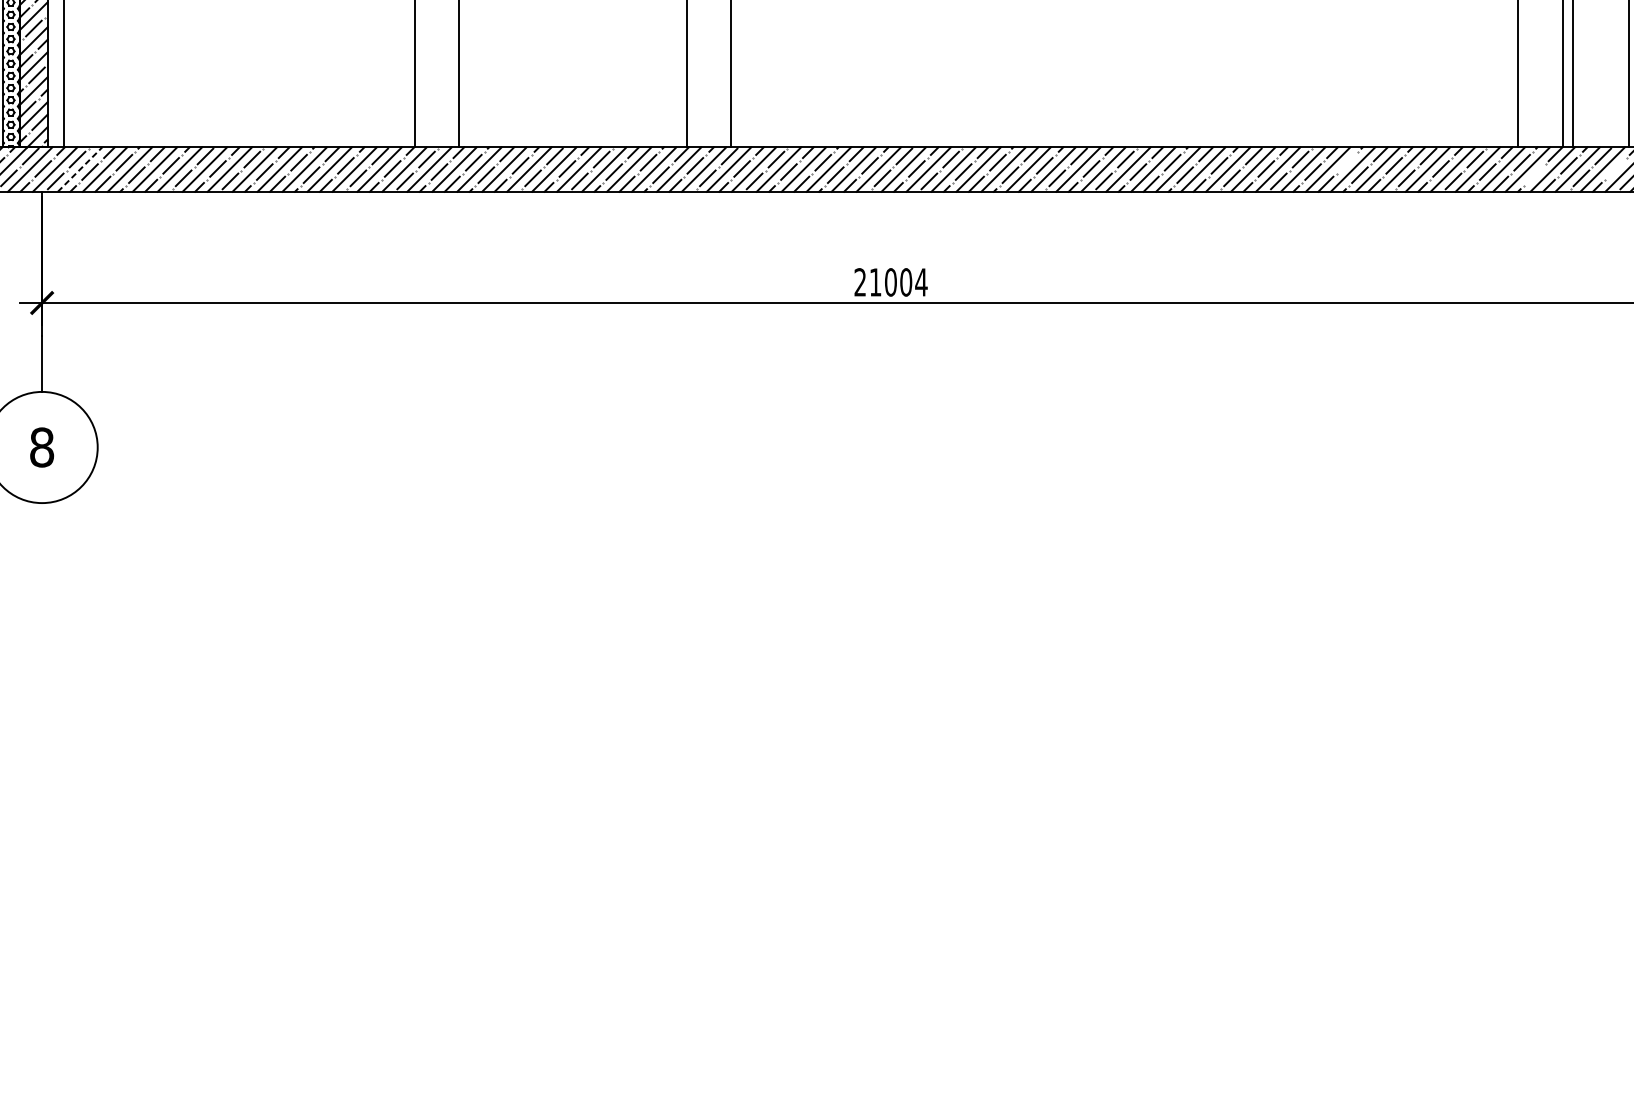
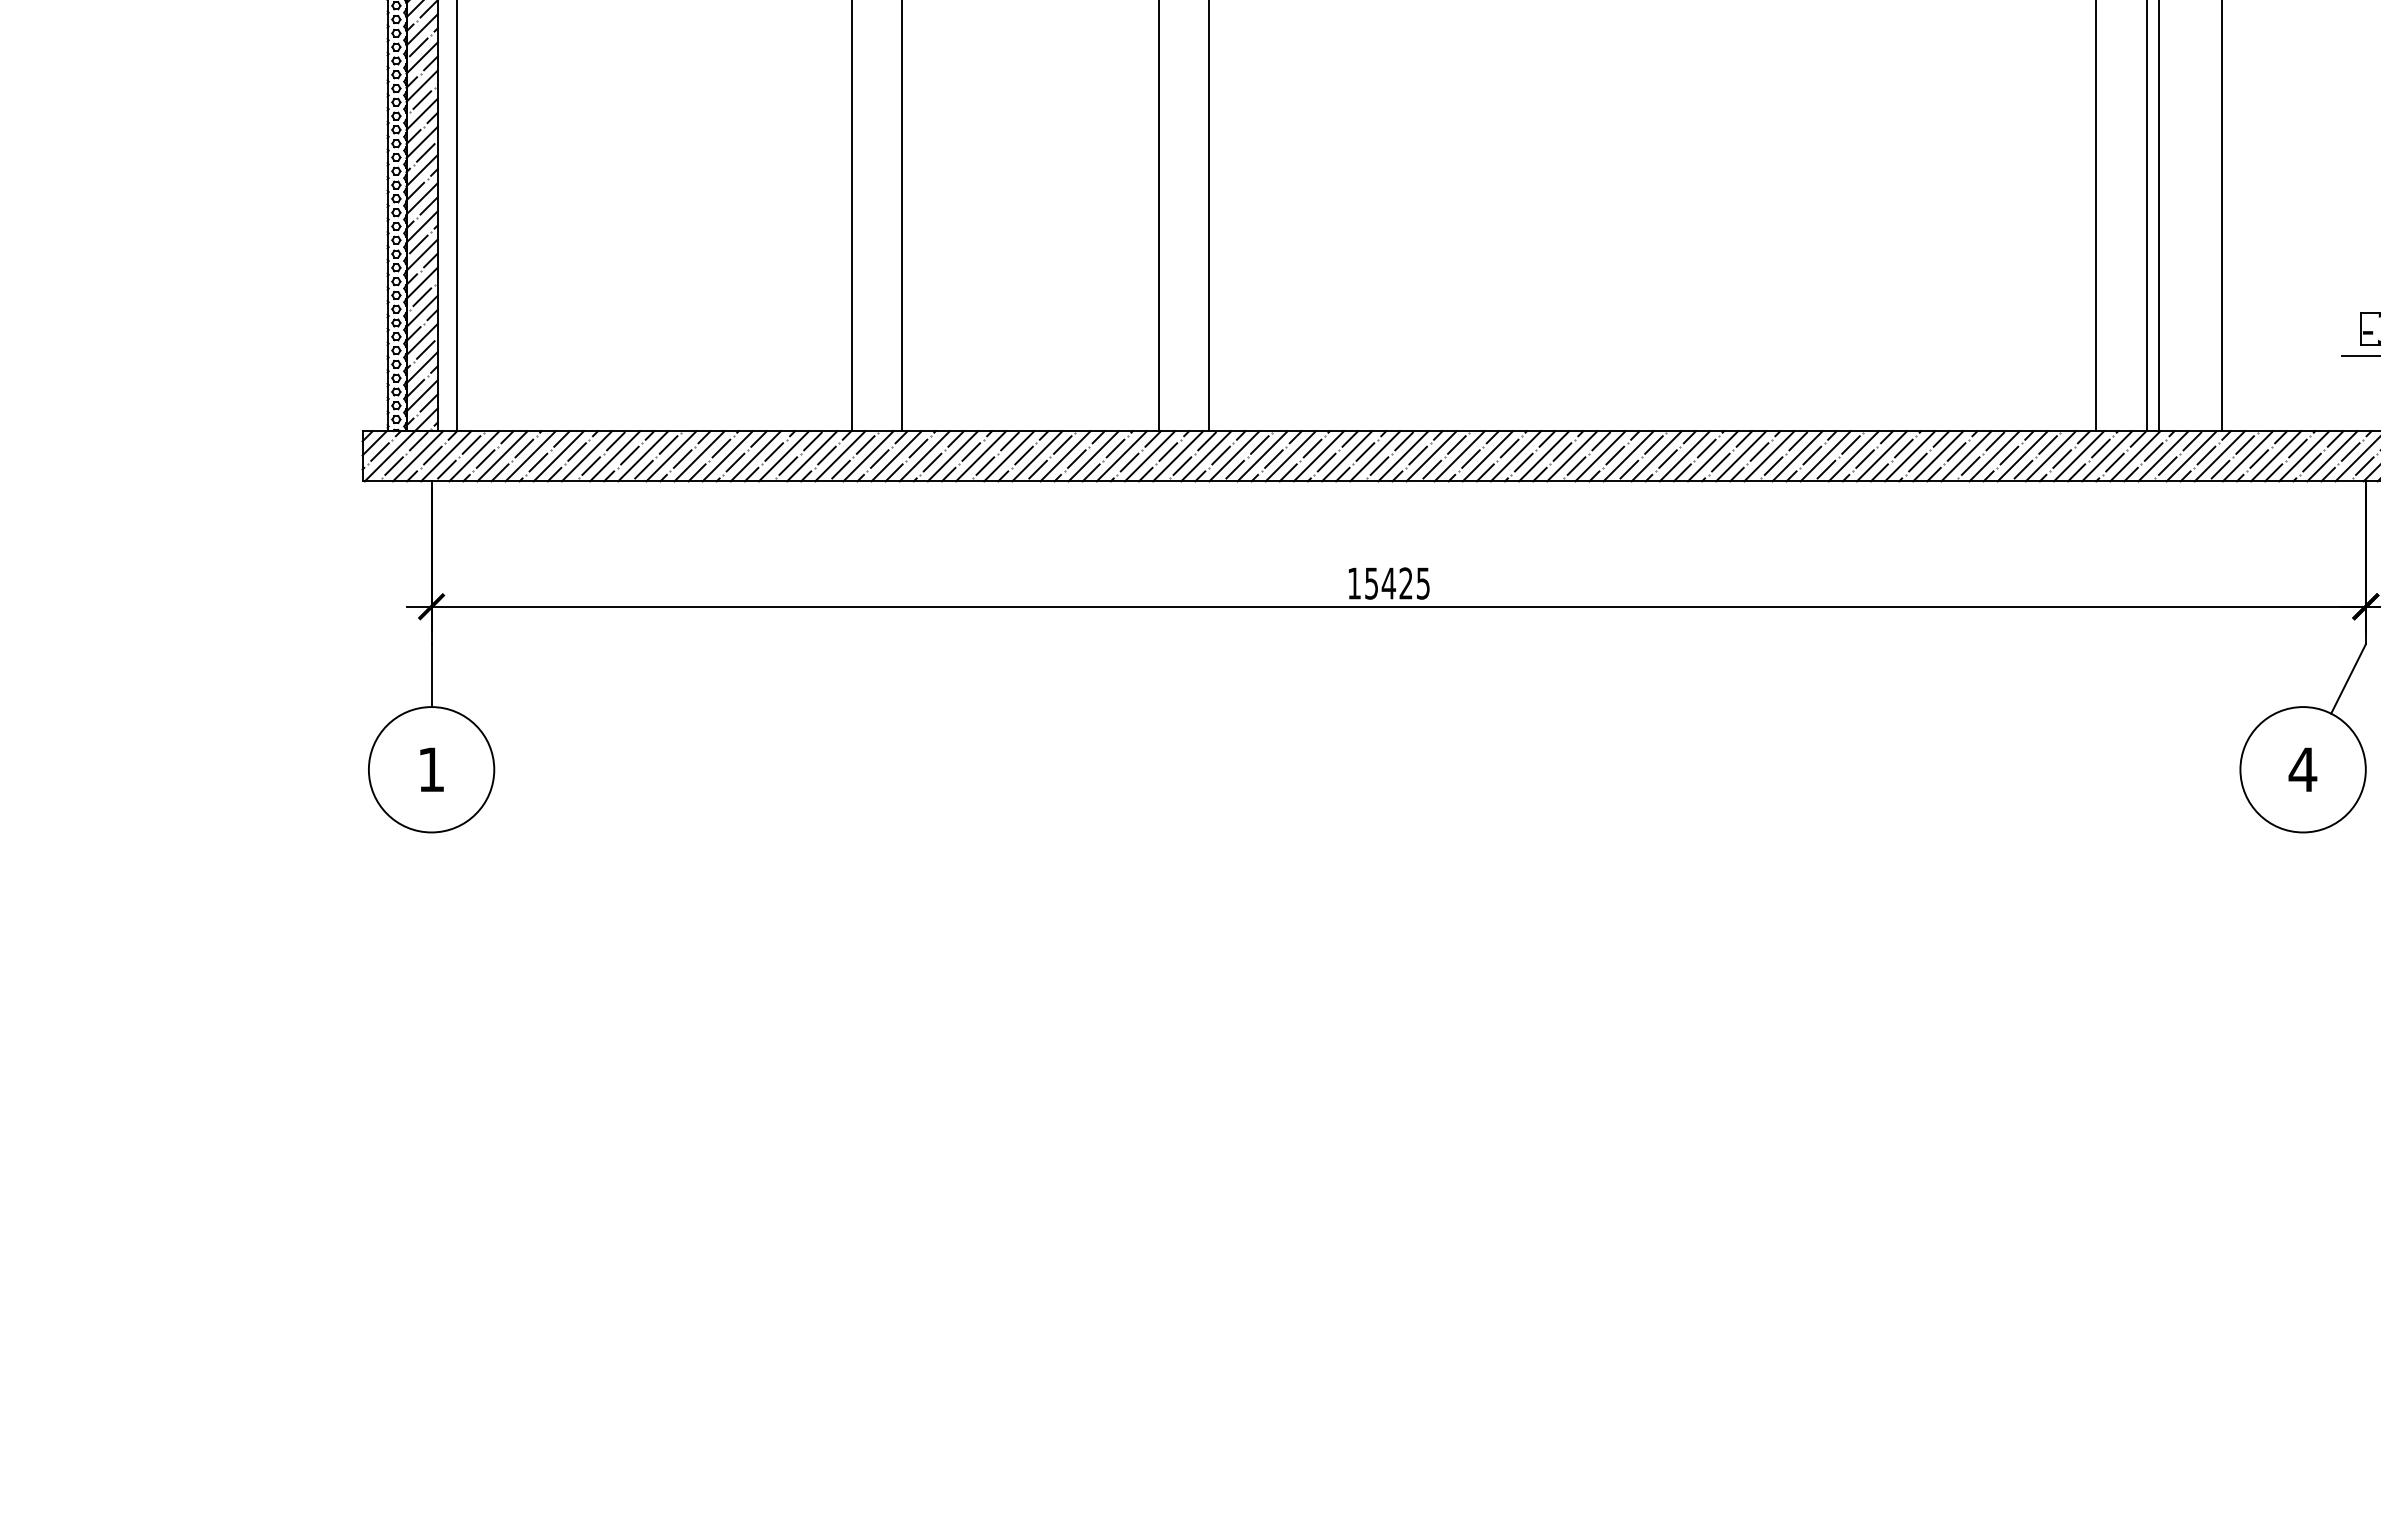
line: (1347, 162) -> (1903, 448), added
line: (80, 168) -> (474, 455), dashed -> solid
line: (1615, 168) -> (2206, 455), added
line: (1534, 175) -> (2114, 462), added
text: (891, 282) -> (1389, 583), 21004 -> 15425
text: (42, 447) -> (431, 769), 8 -> 1

